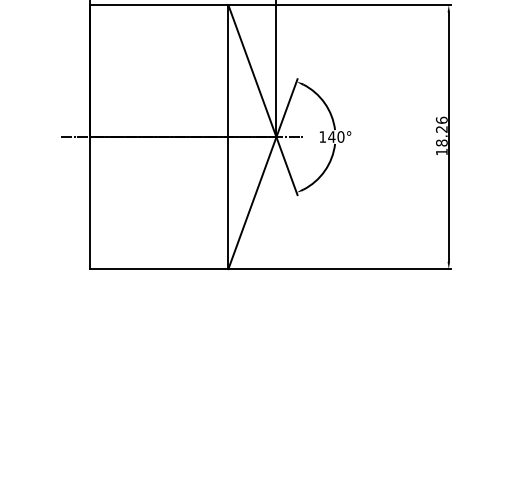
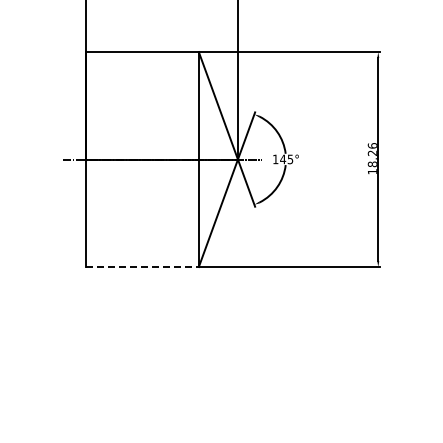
text: (340, 137) -> (290, 159), 140° -> 145°
line: (159, 269) -> (142, 267), solid -> dashed

